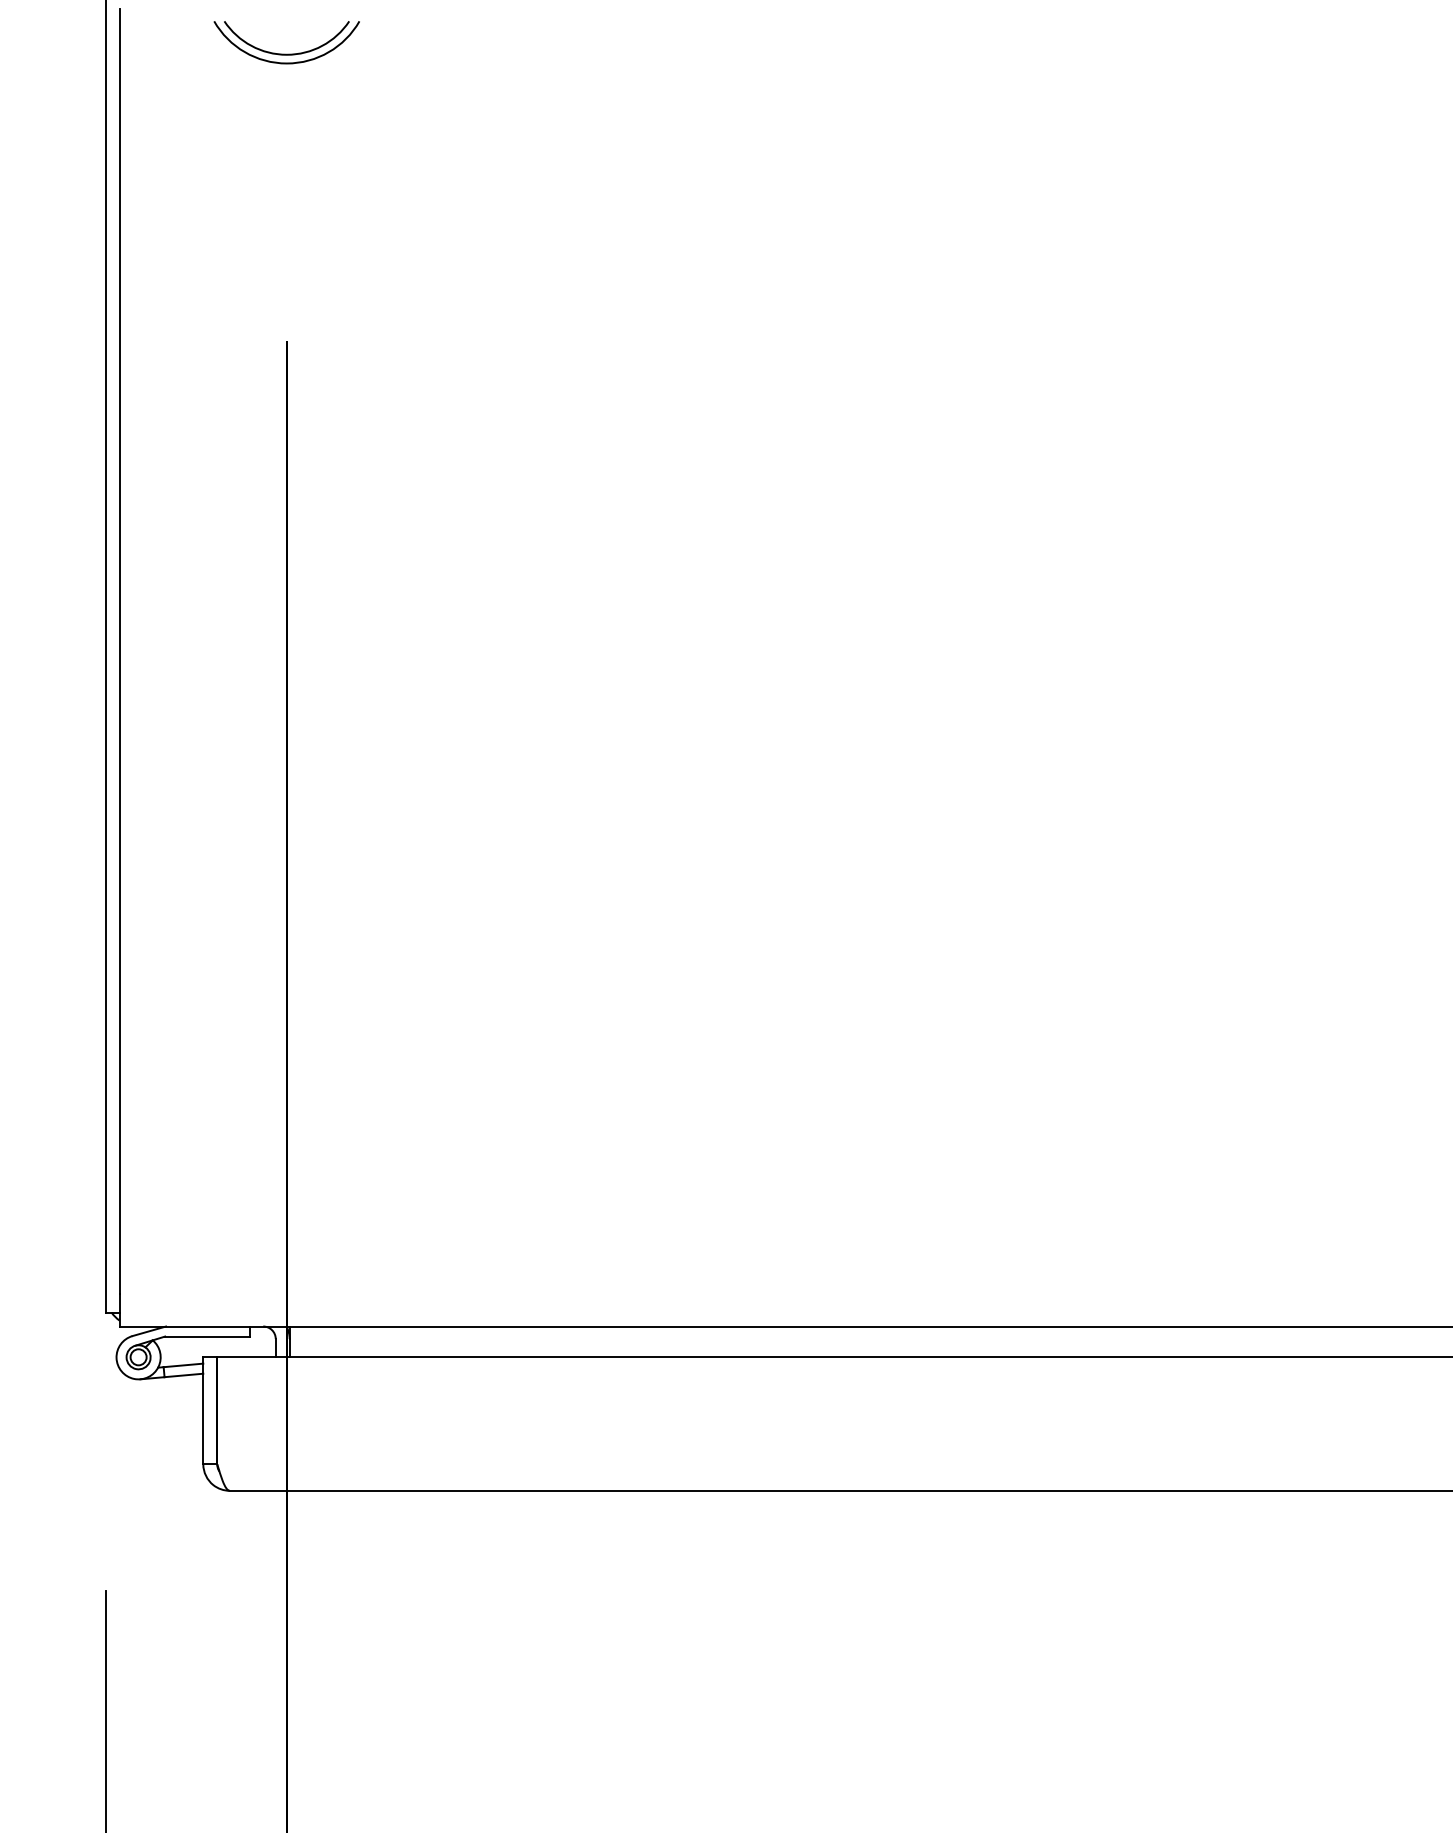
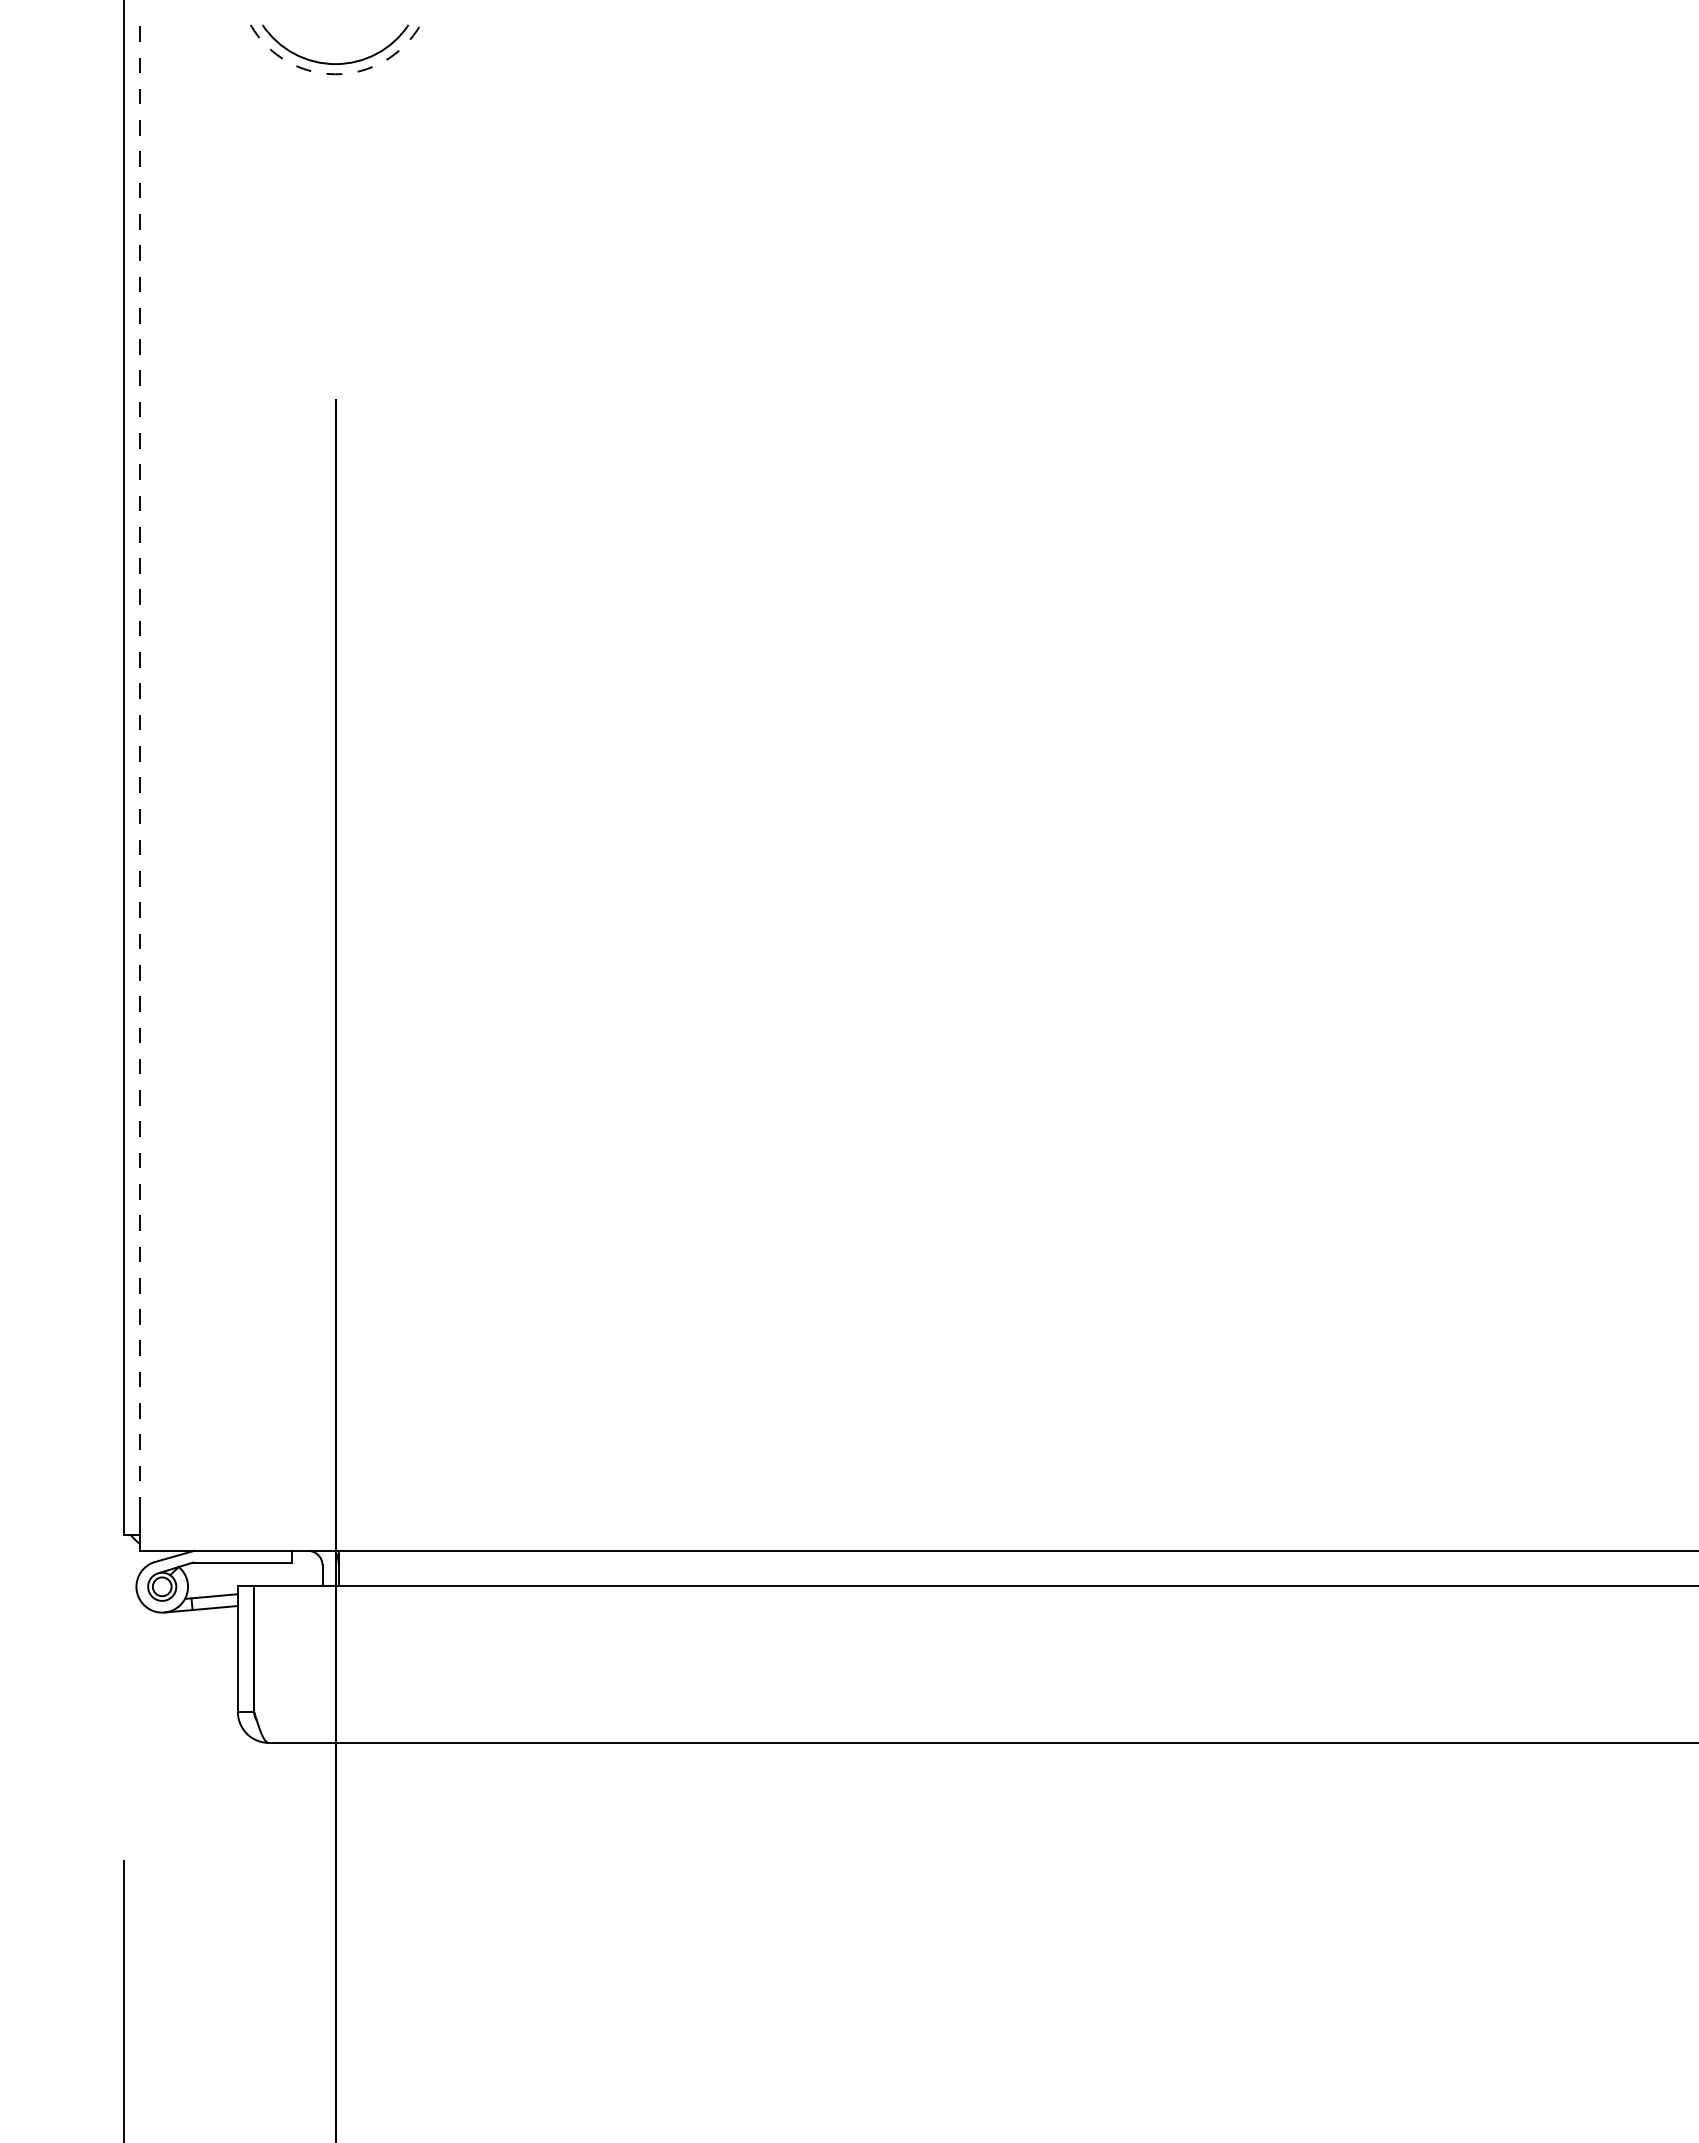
arc: (286, 63) -> (335, 74), solid -> dashed
line: (119, 651) -> (139, 761), solid -> dashed

